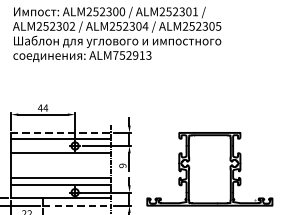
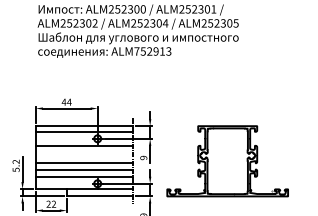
line: (61, 133) -> (84, 126), dashed -> solid
line: (60, 171) -> (83, 163), added
line: (76, 205) -> (99, 196), dashed -> solid

